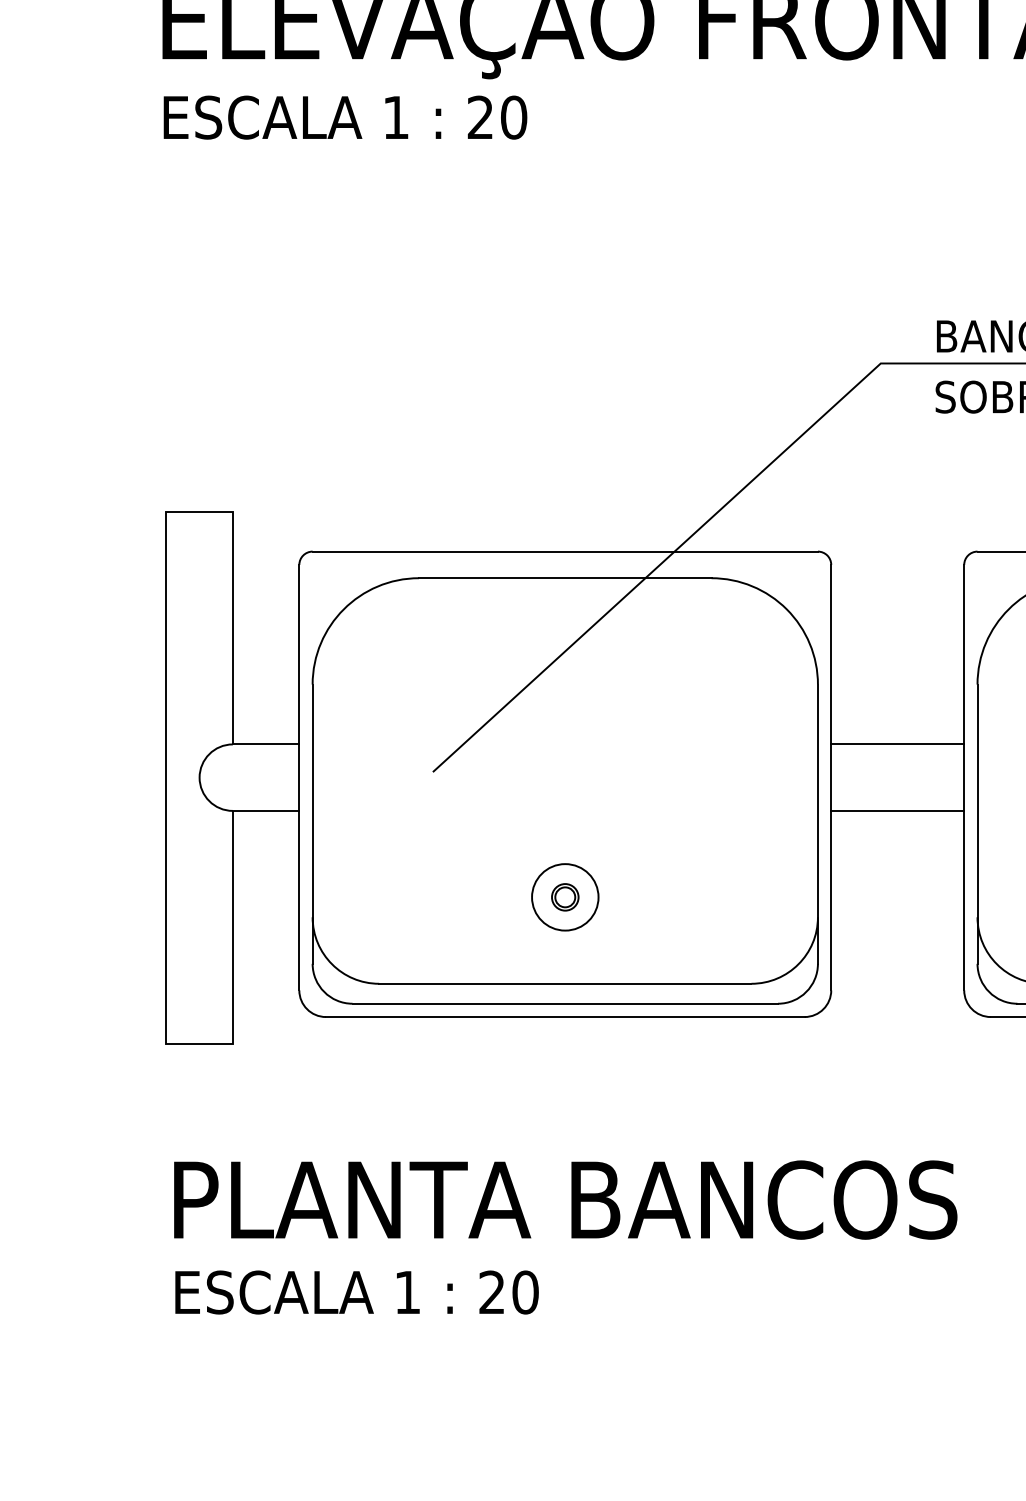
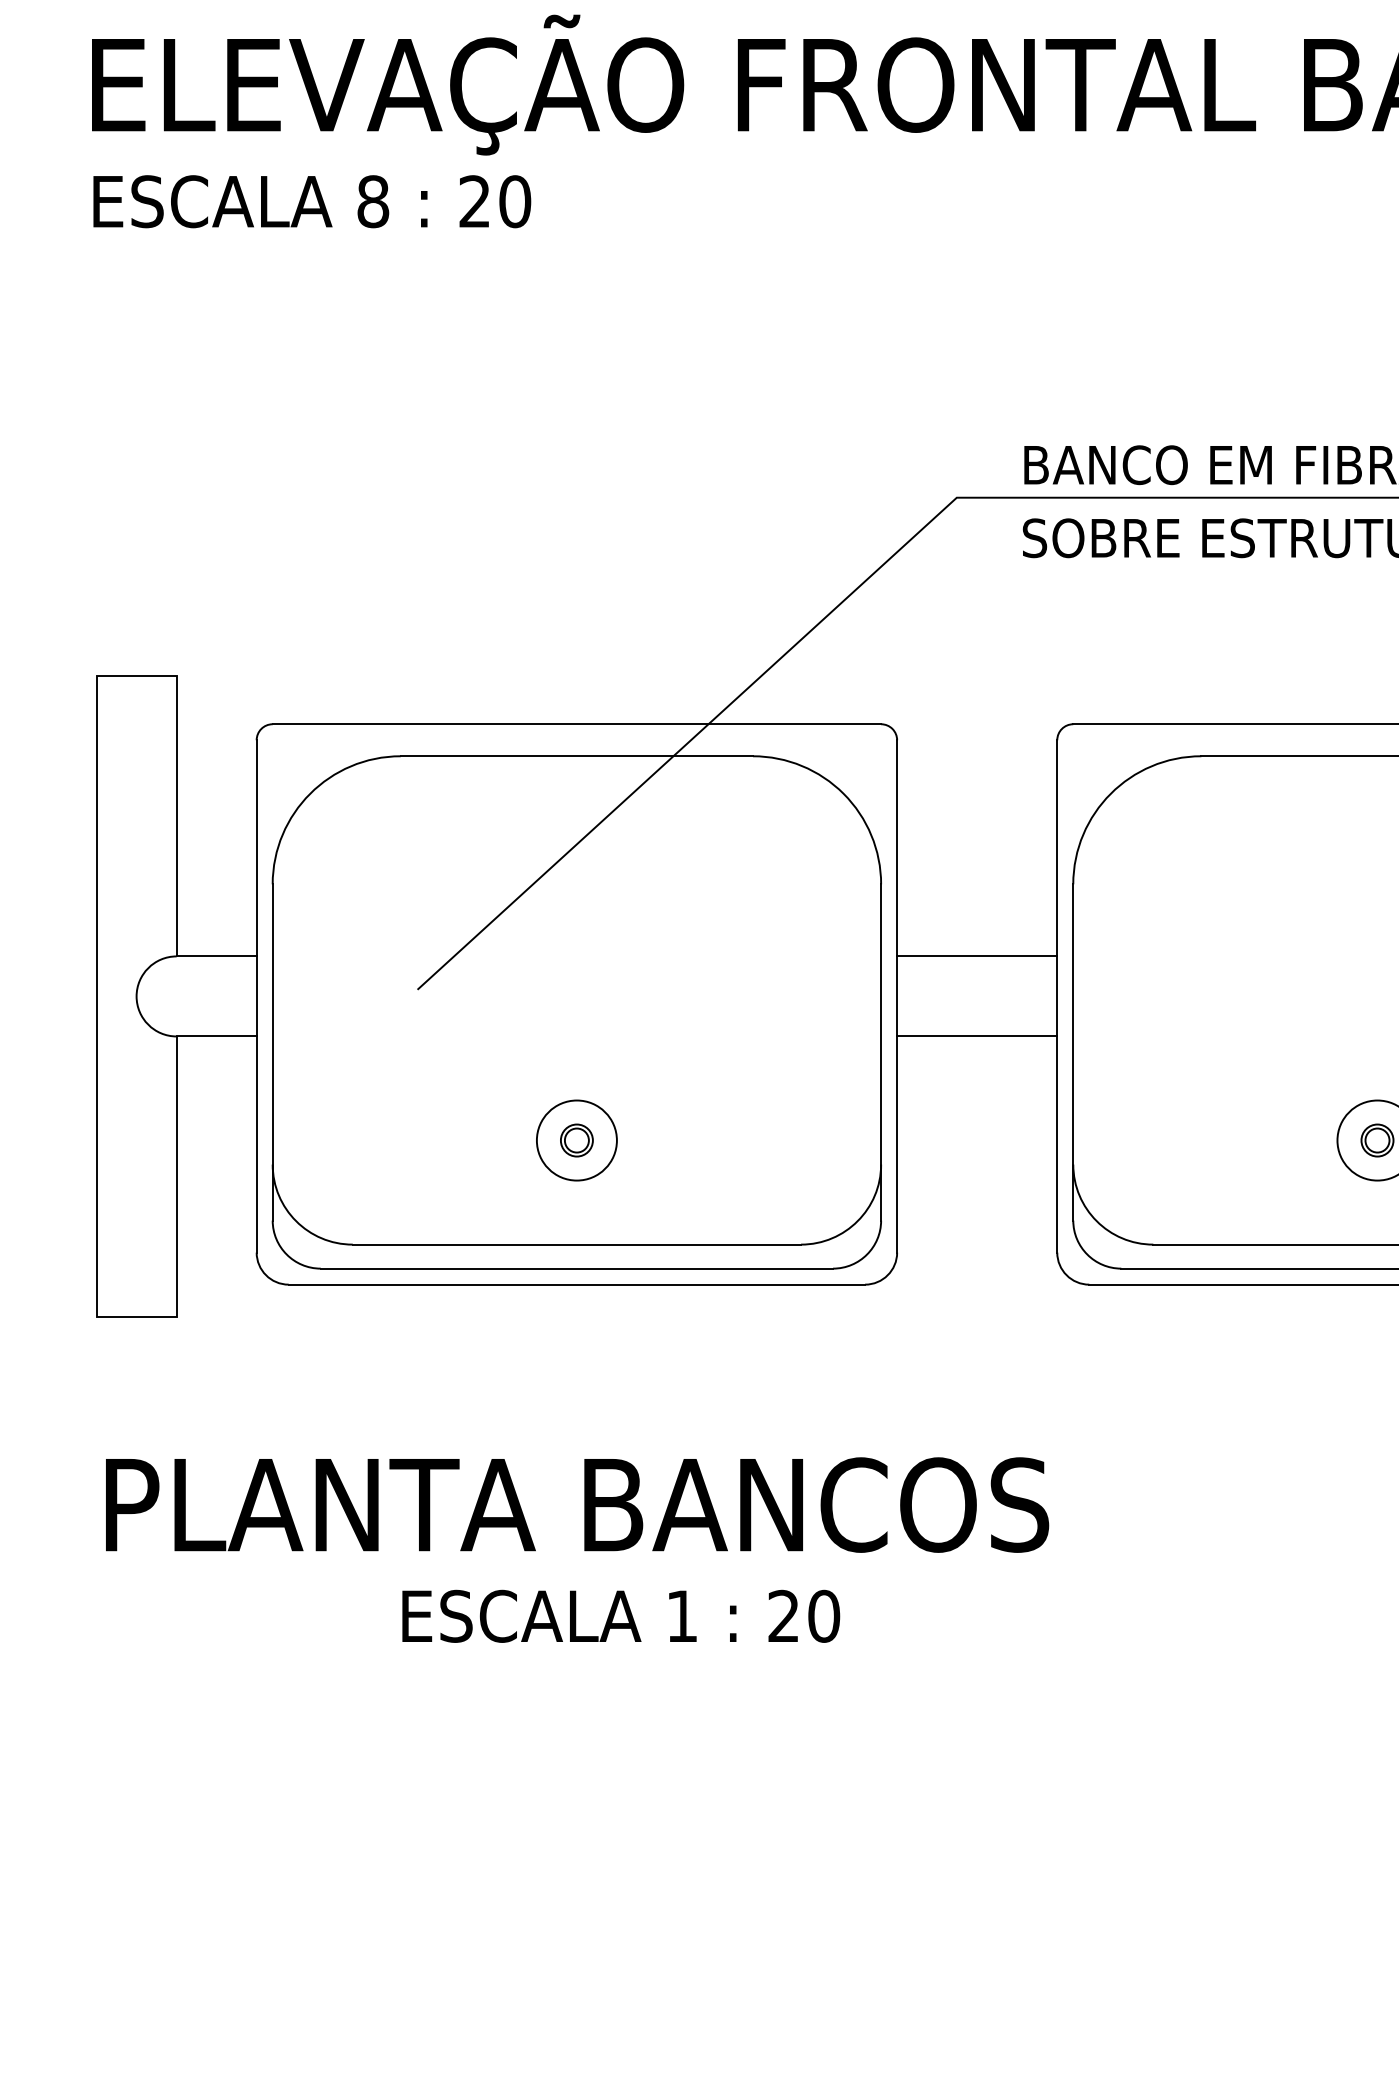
text: (396, 117) -> (373, 201), 1 -> 8
text: (357, 1291) -> (621, 1615), moved

